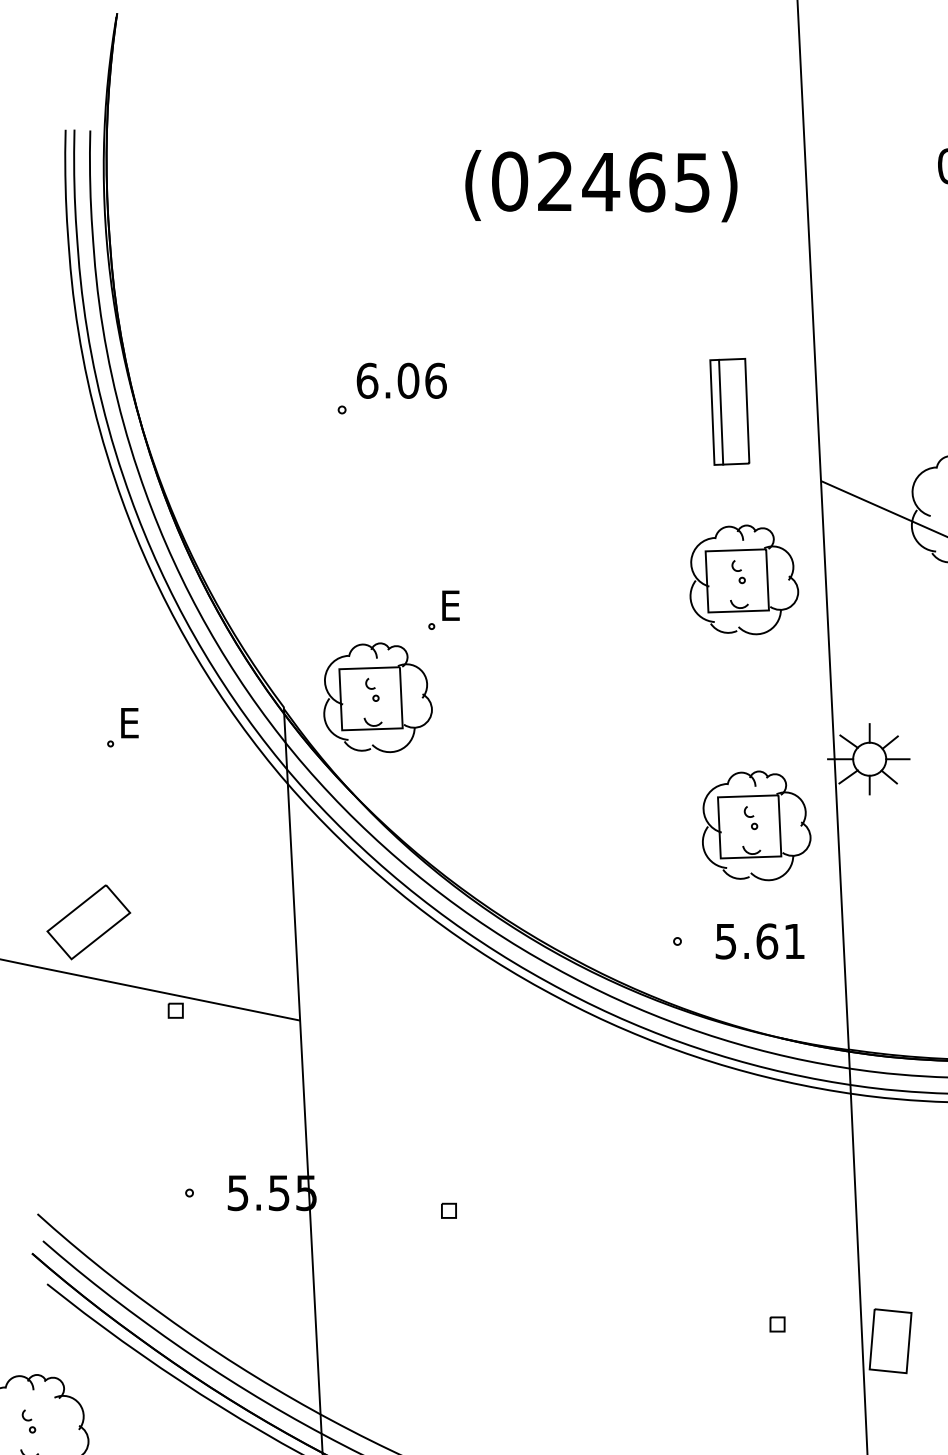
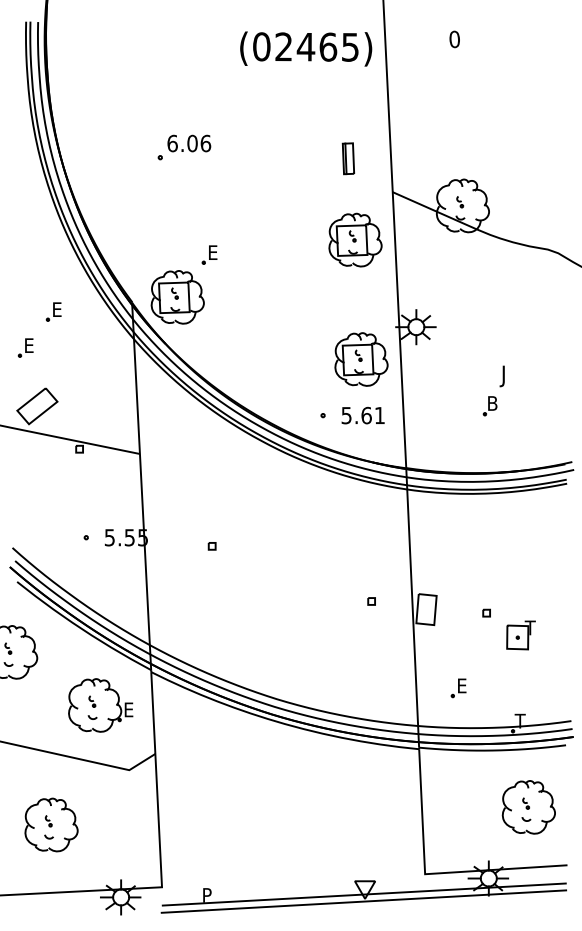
text: (602, 184) -> (306, 48), moved
part: (729, 411) -> (348, 158), size x0.6
part: (64, 801) -> (25, 347), added

